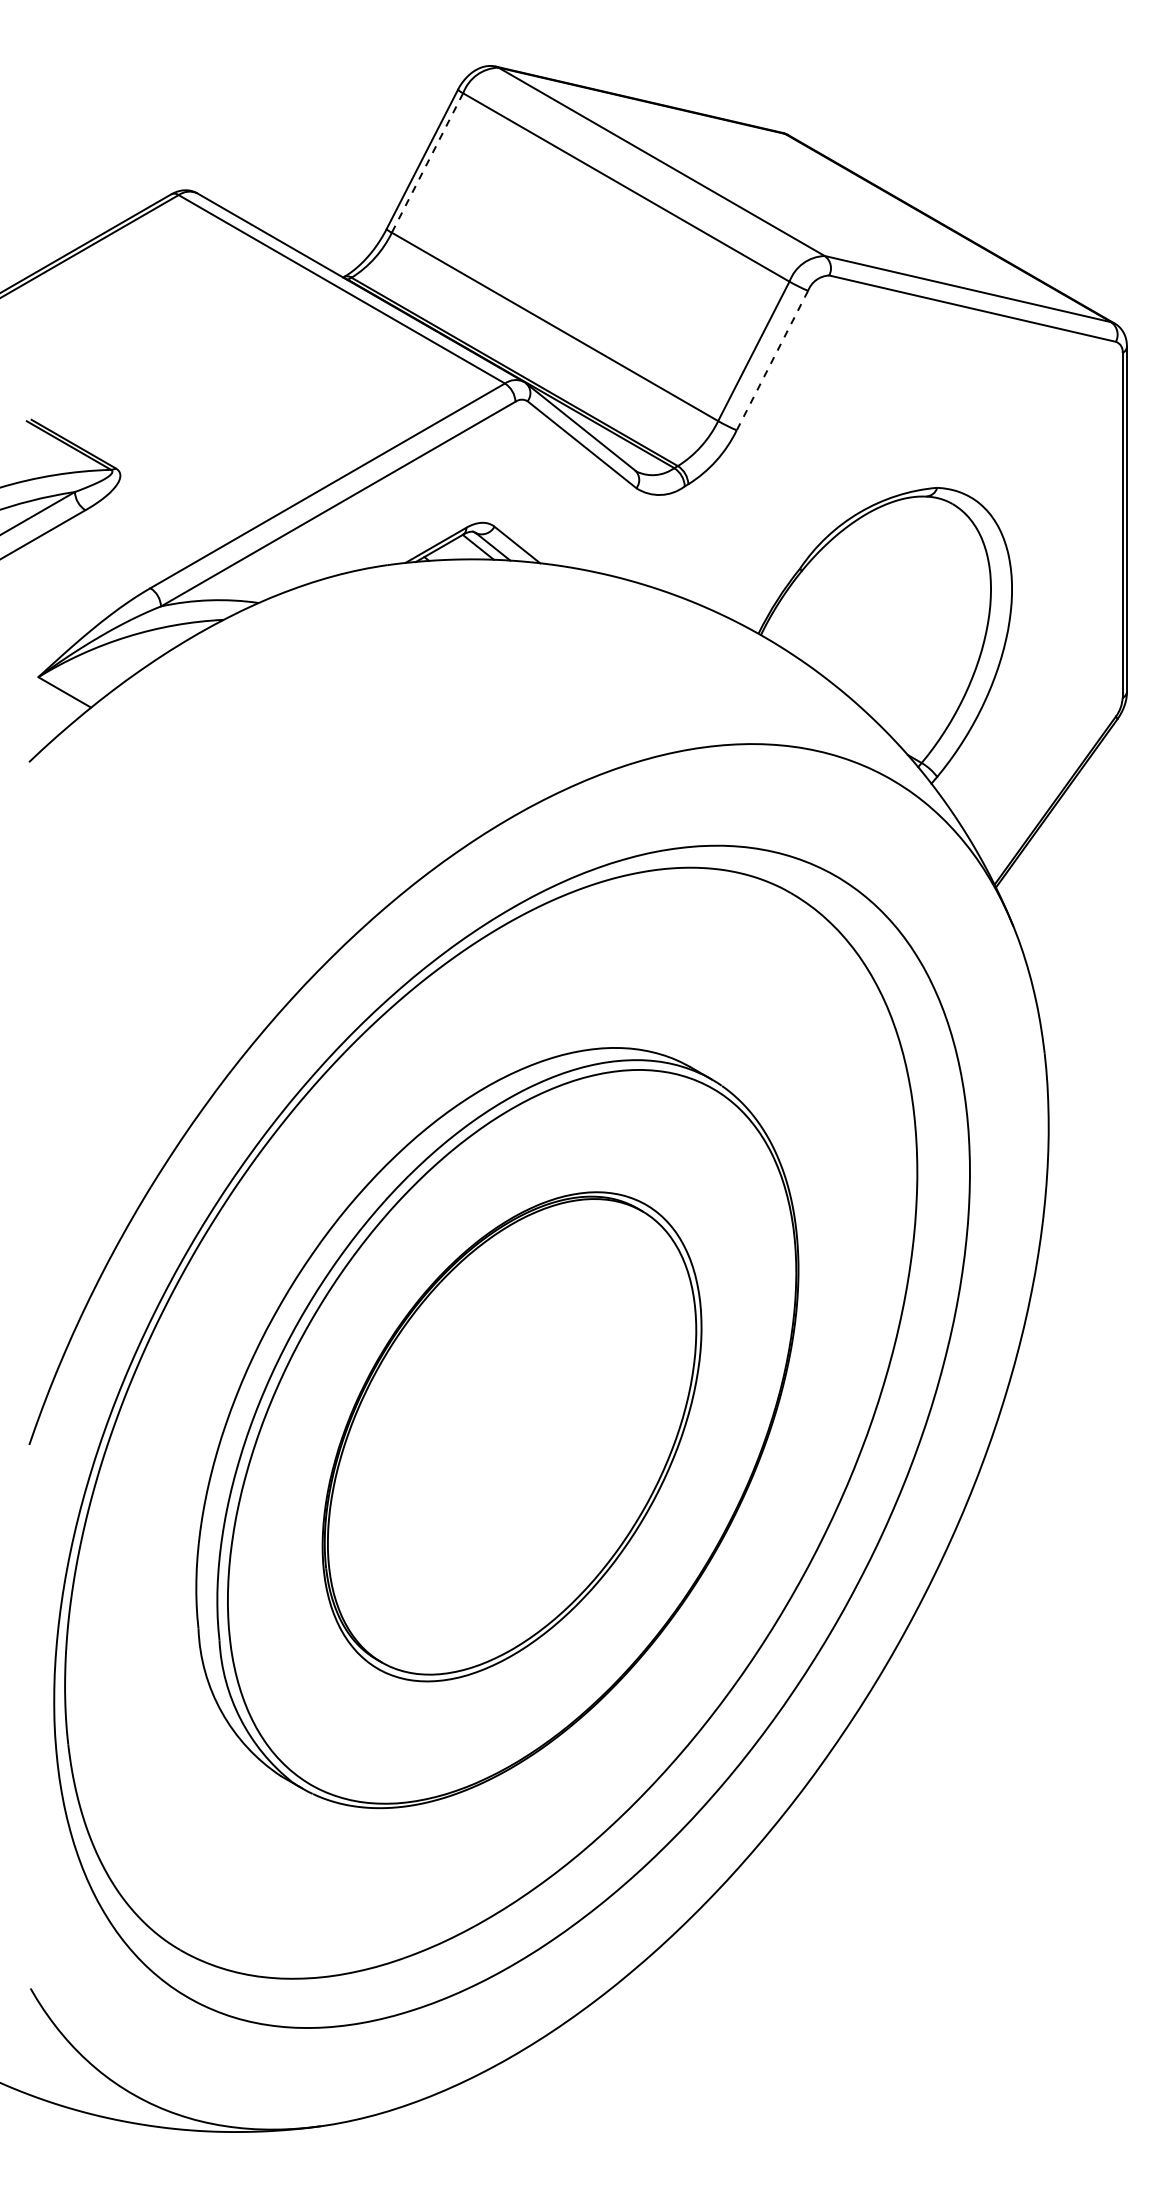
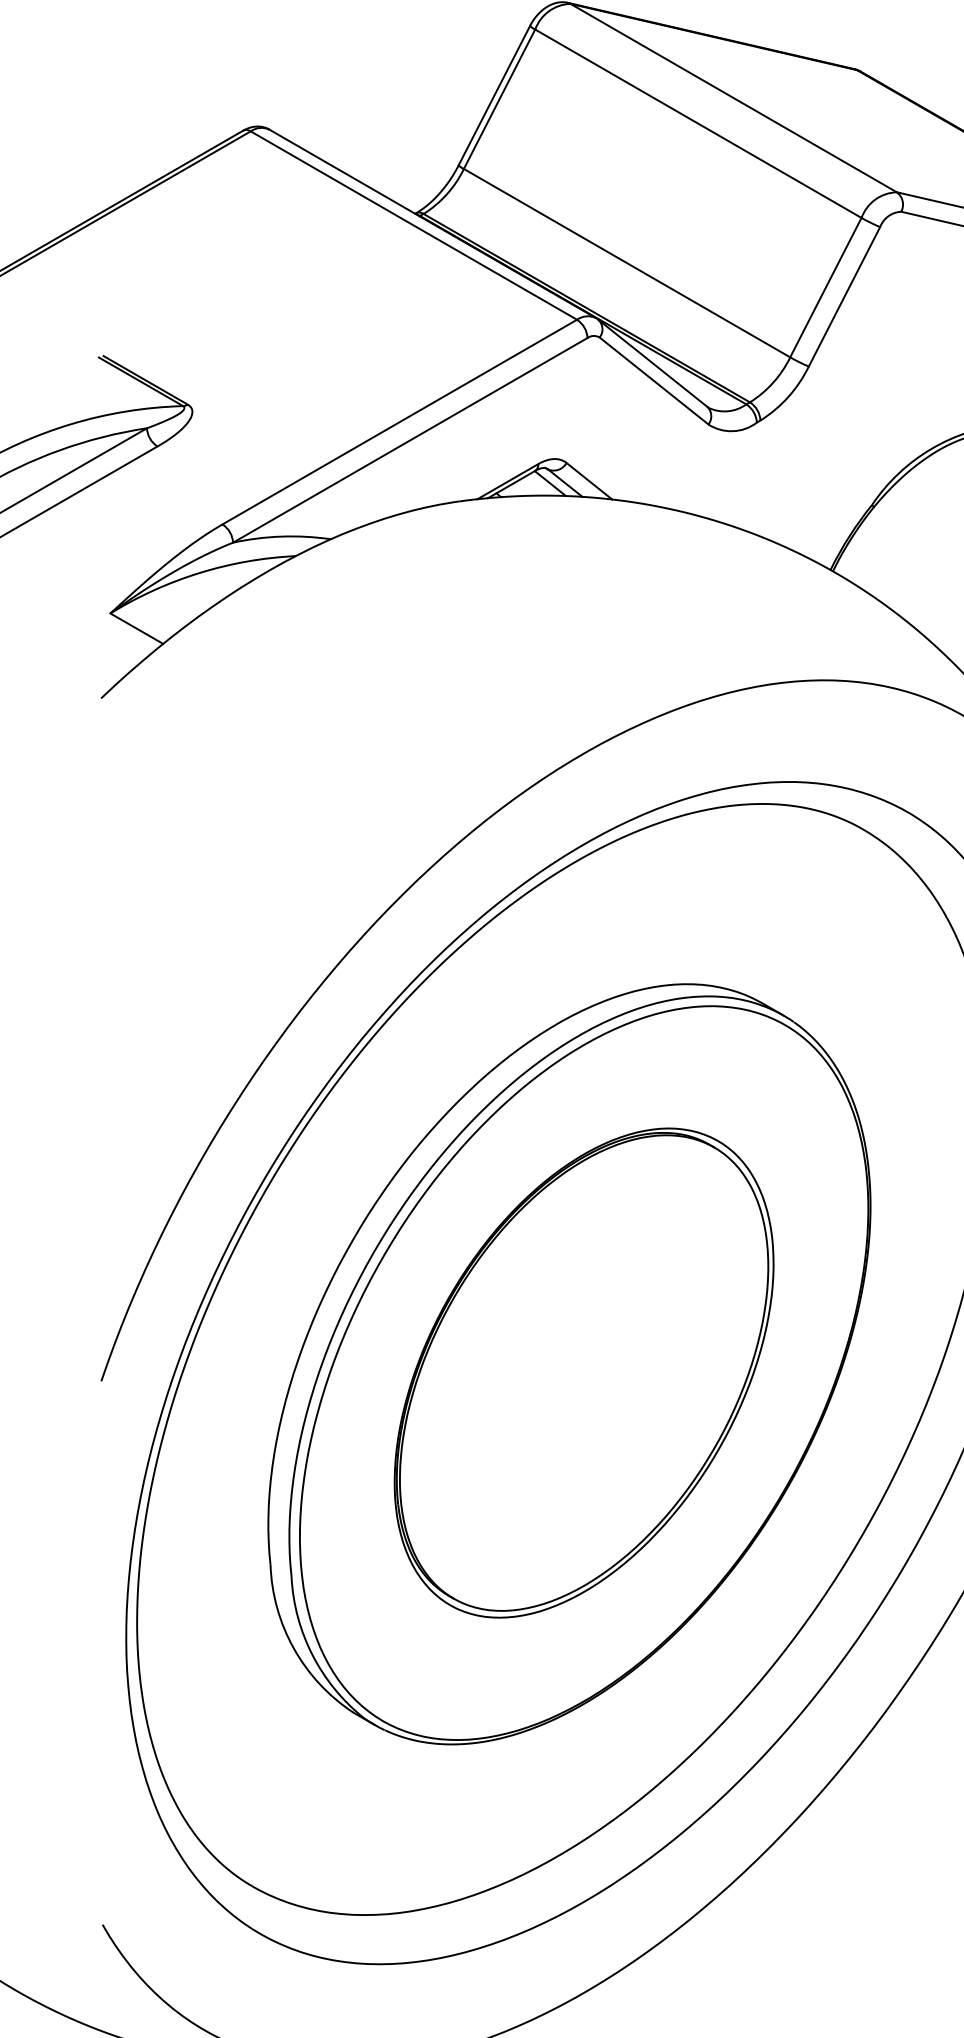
line: (427, 163) -> (499, 99), dashed -> solid
line: (772, 361) -> (844, 297), dashed -> solid

